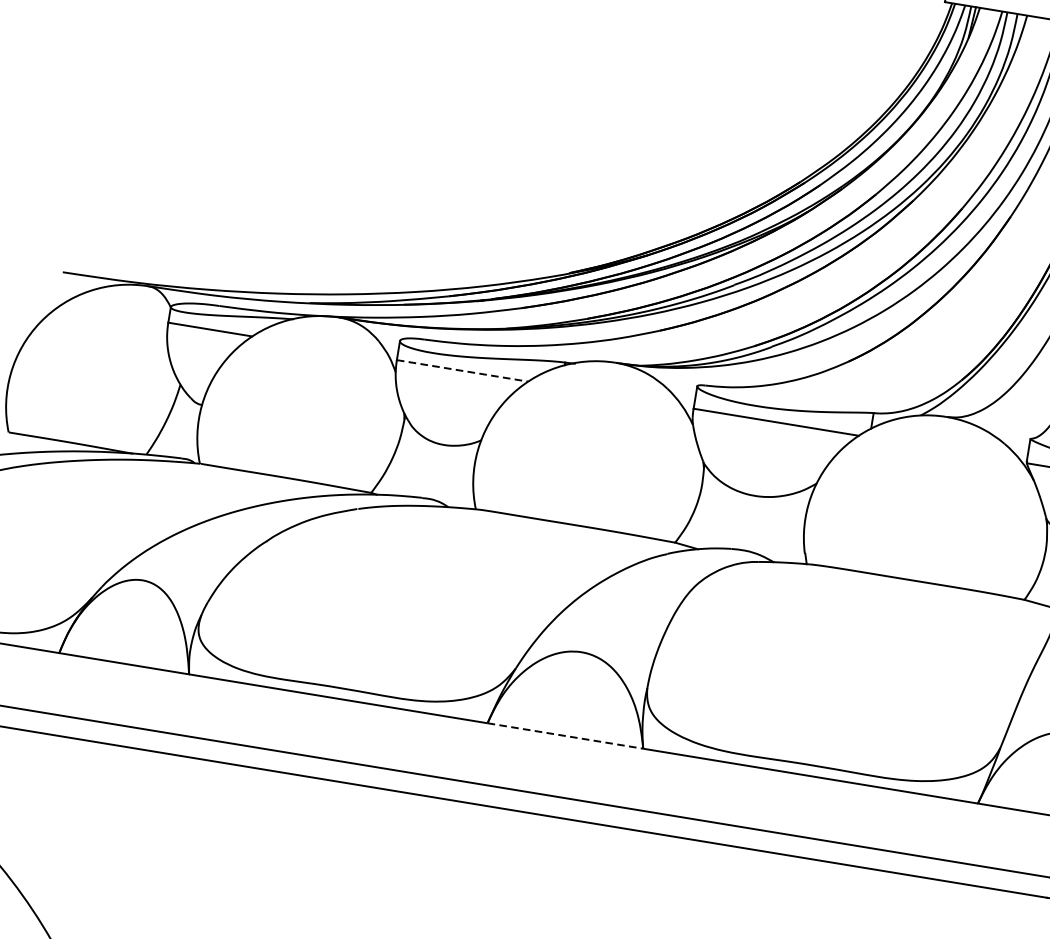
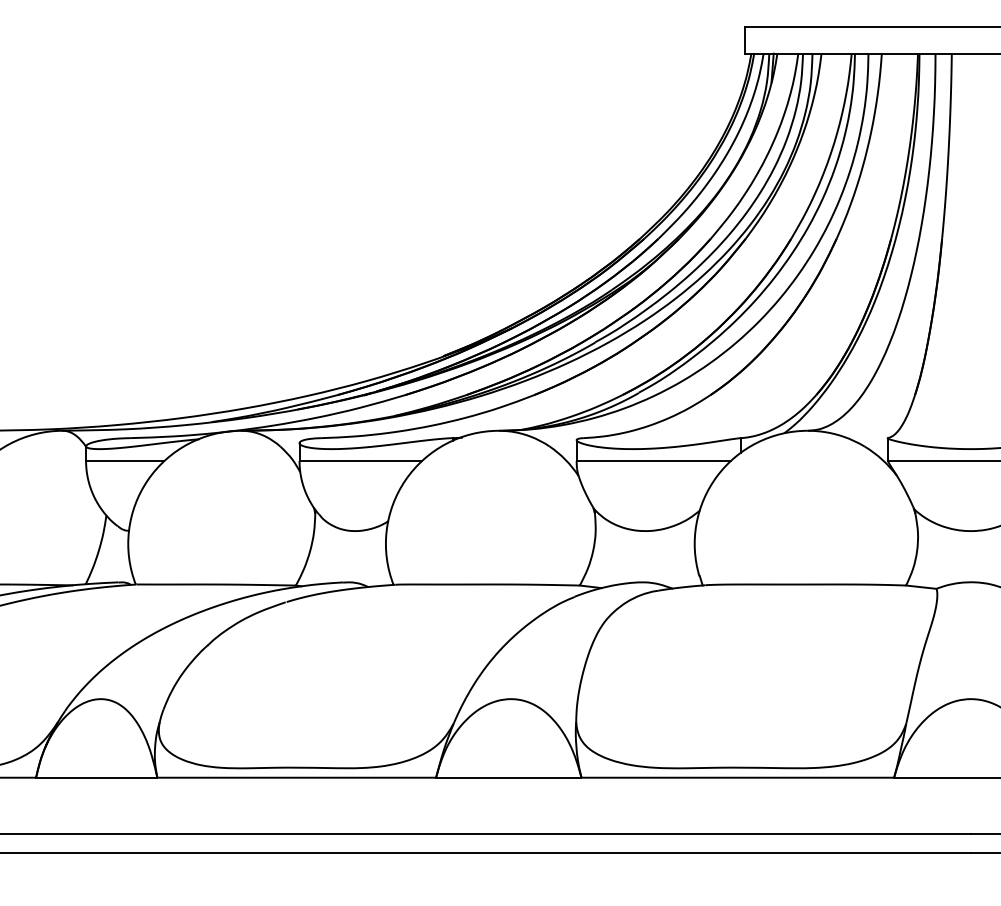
line: (463, 370) -> (361, 460), dashed -> solid
line: (565, 735) -> (508, 777), dashed -> solid

